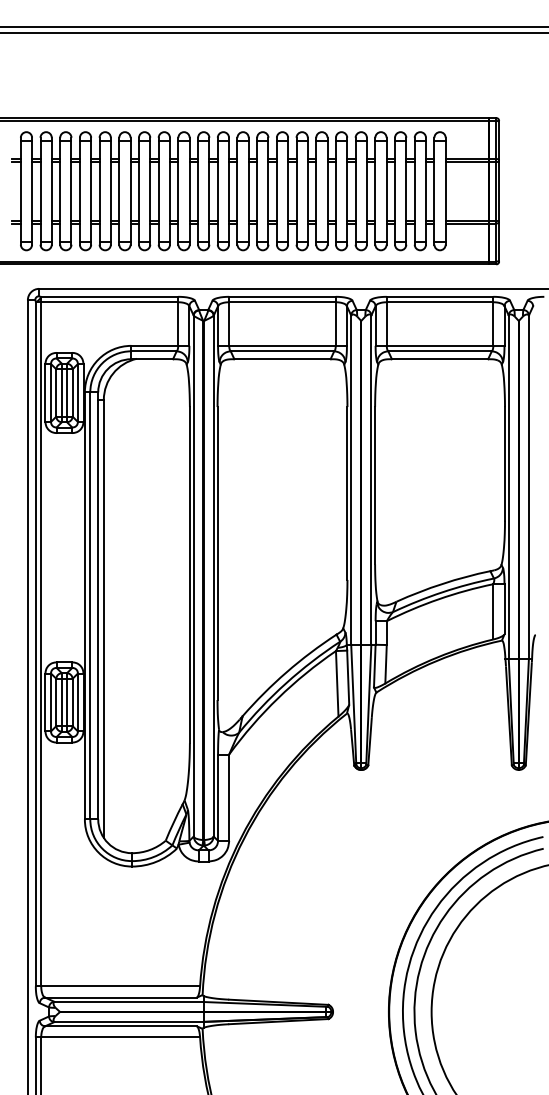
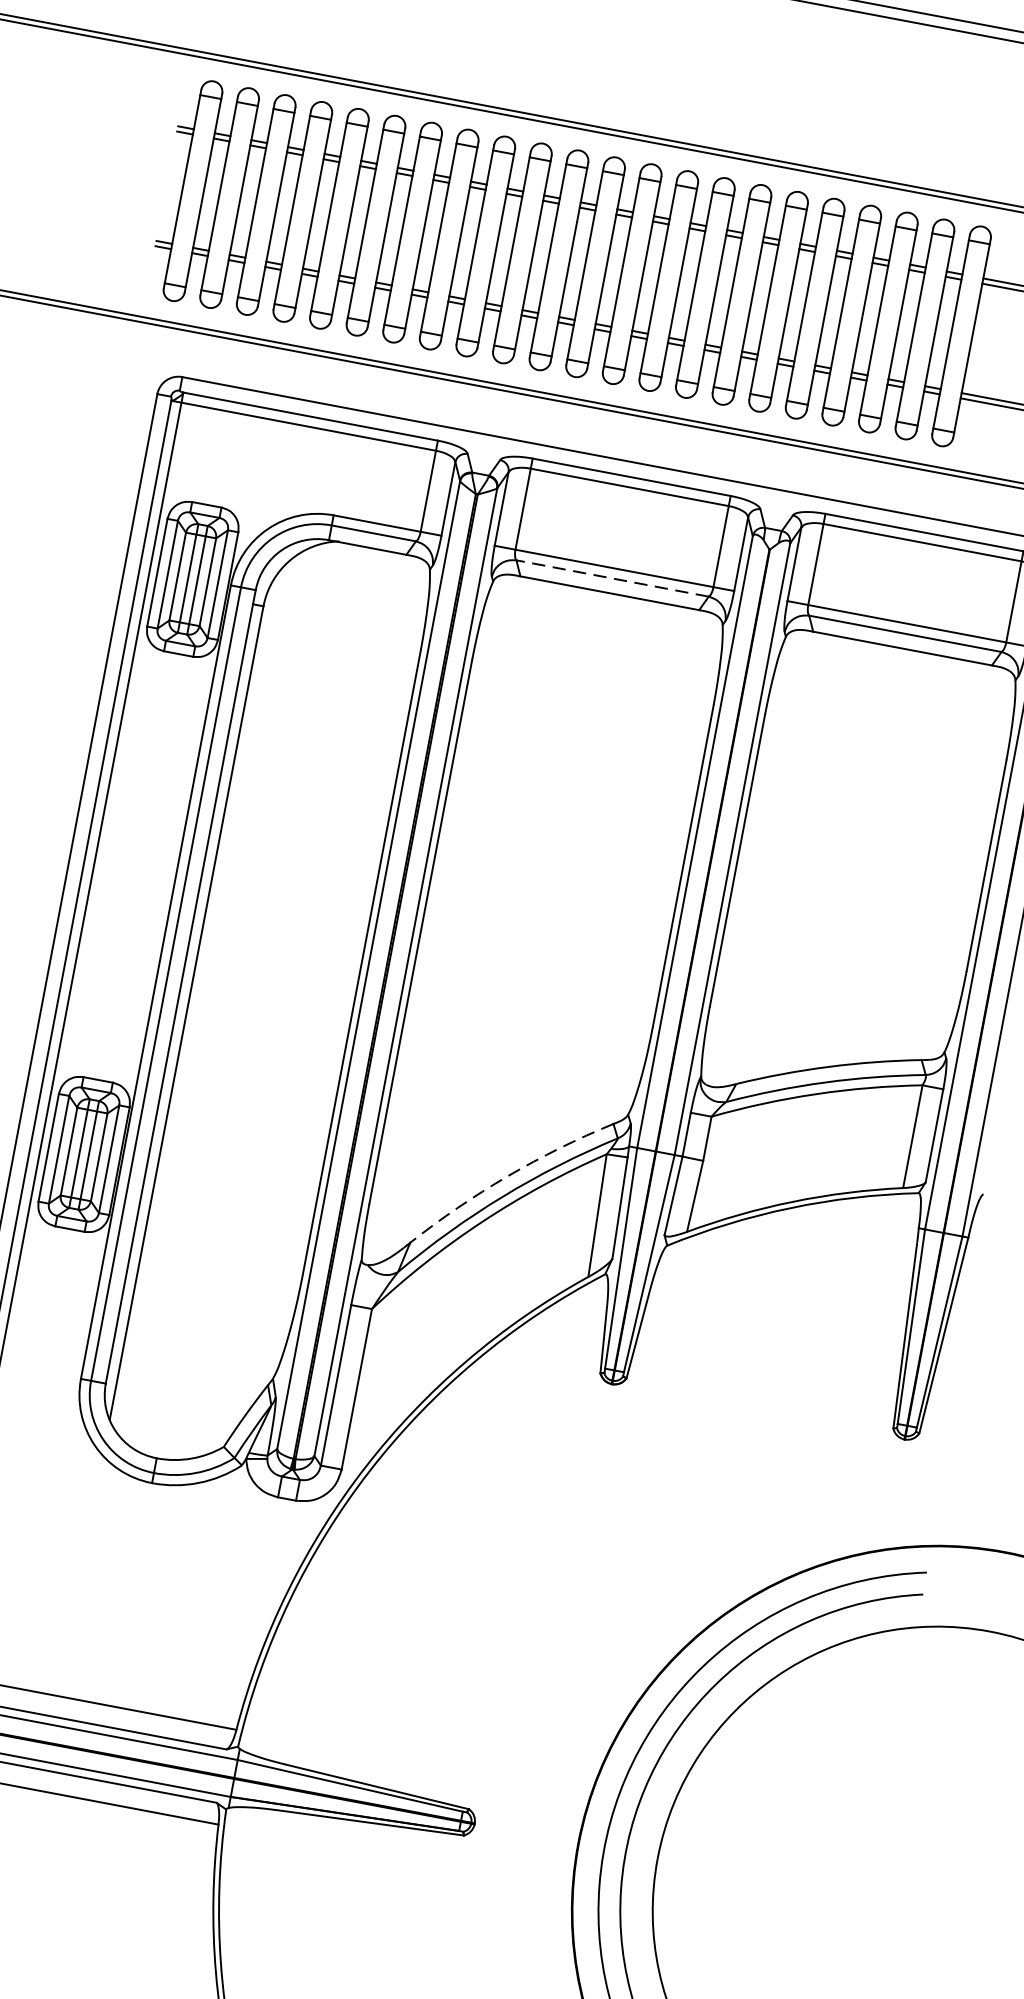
line: (282, 351) -> (612, 578), solid -> dashed
arc: (286, 672) -> (507, 1176), solid -> dashed

